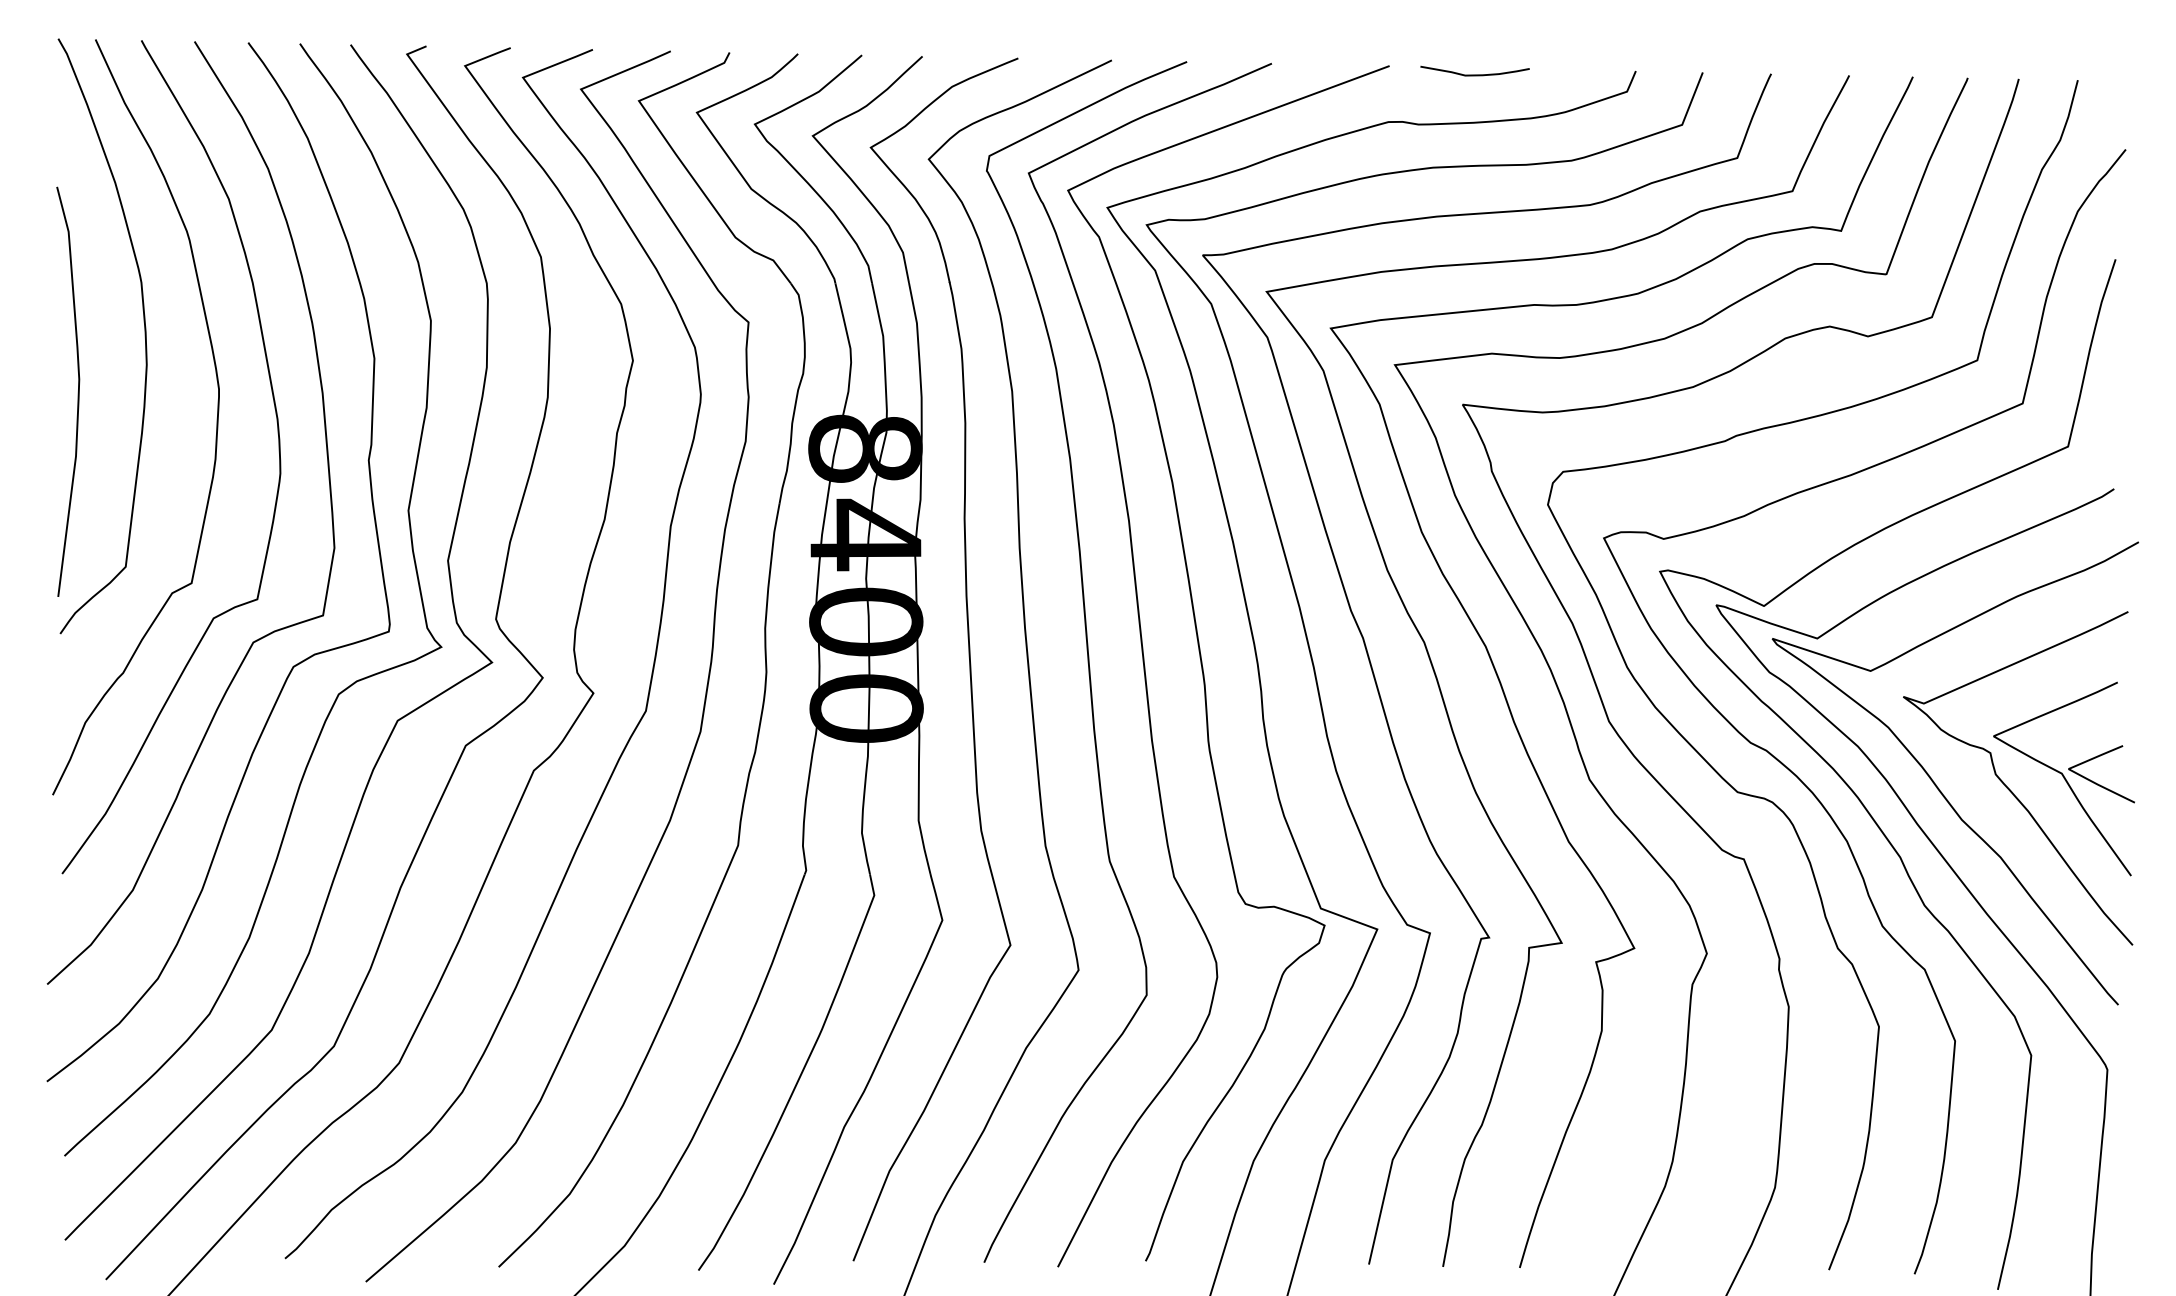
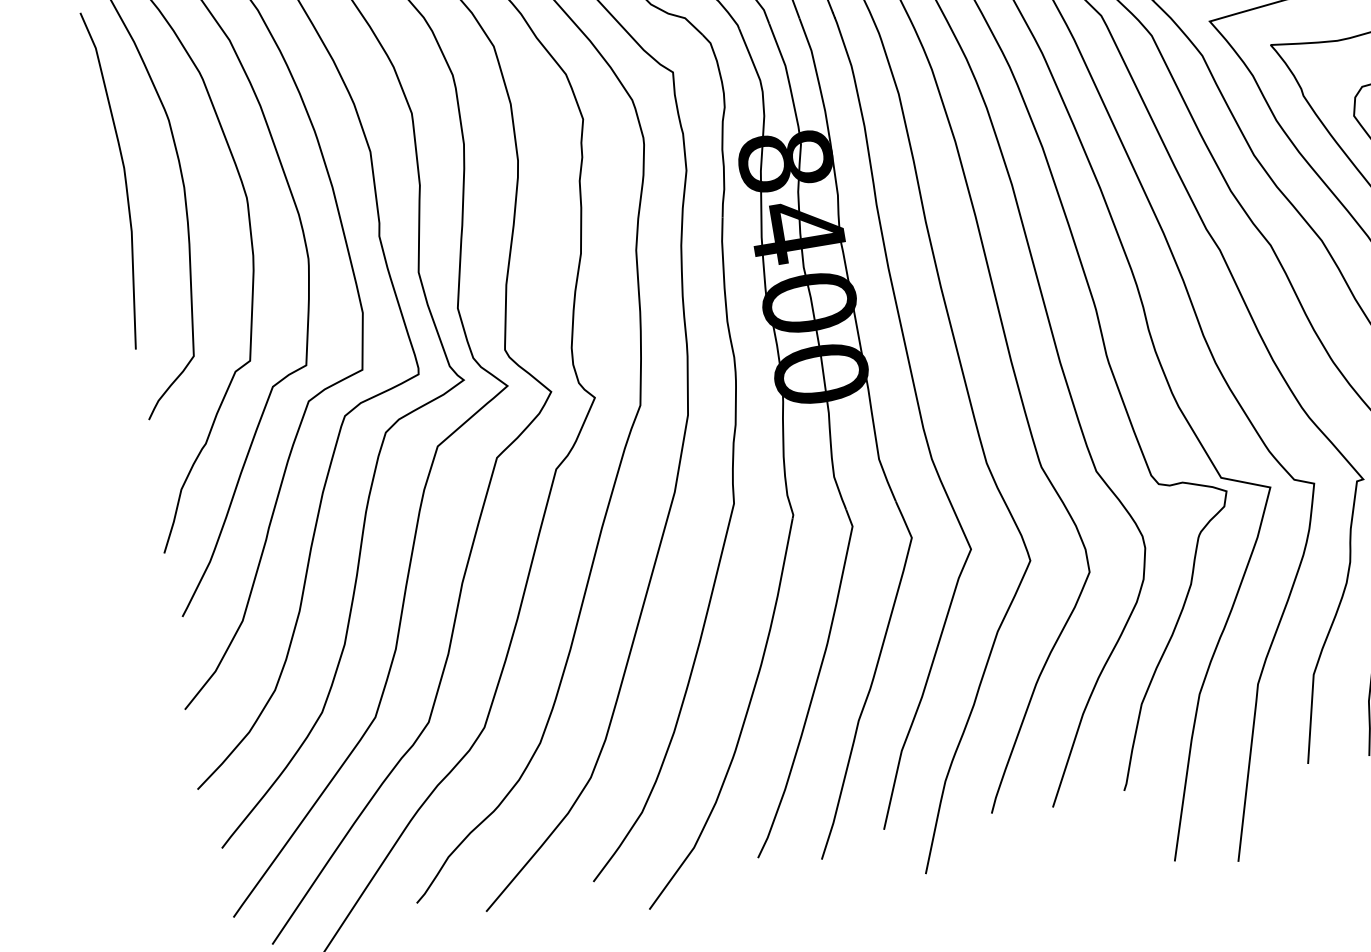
curve: (77, 392) -> (124, 179), moved

